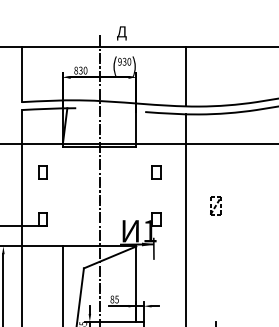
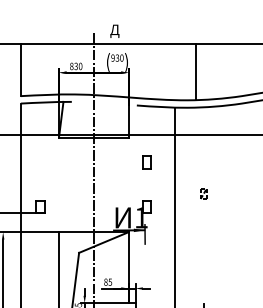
line: (186, 76) -> (196, 71), moved
part: (42, 172) -> (40, 162), removed
part: (215, 205) -> (203, 193), size x0.6

